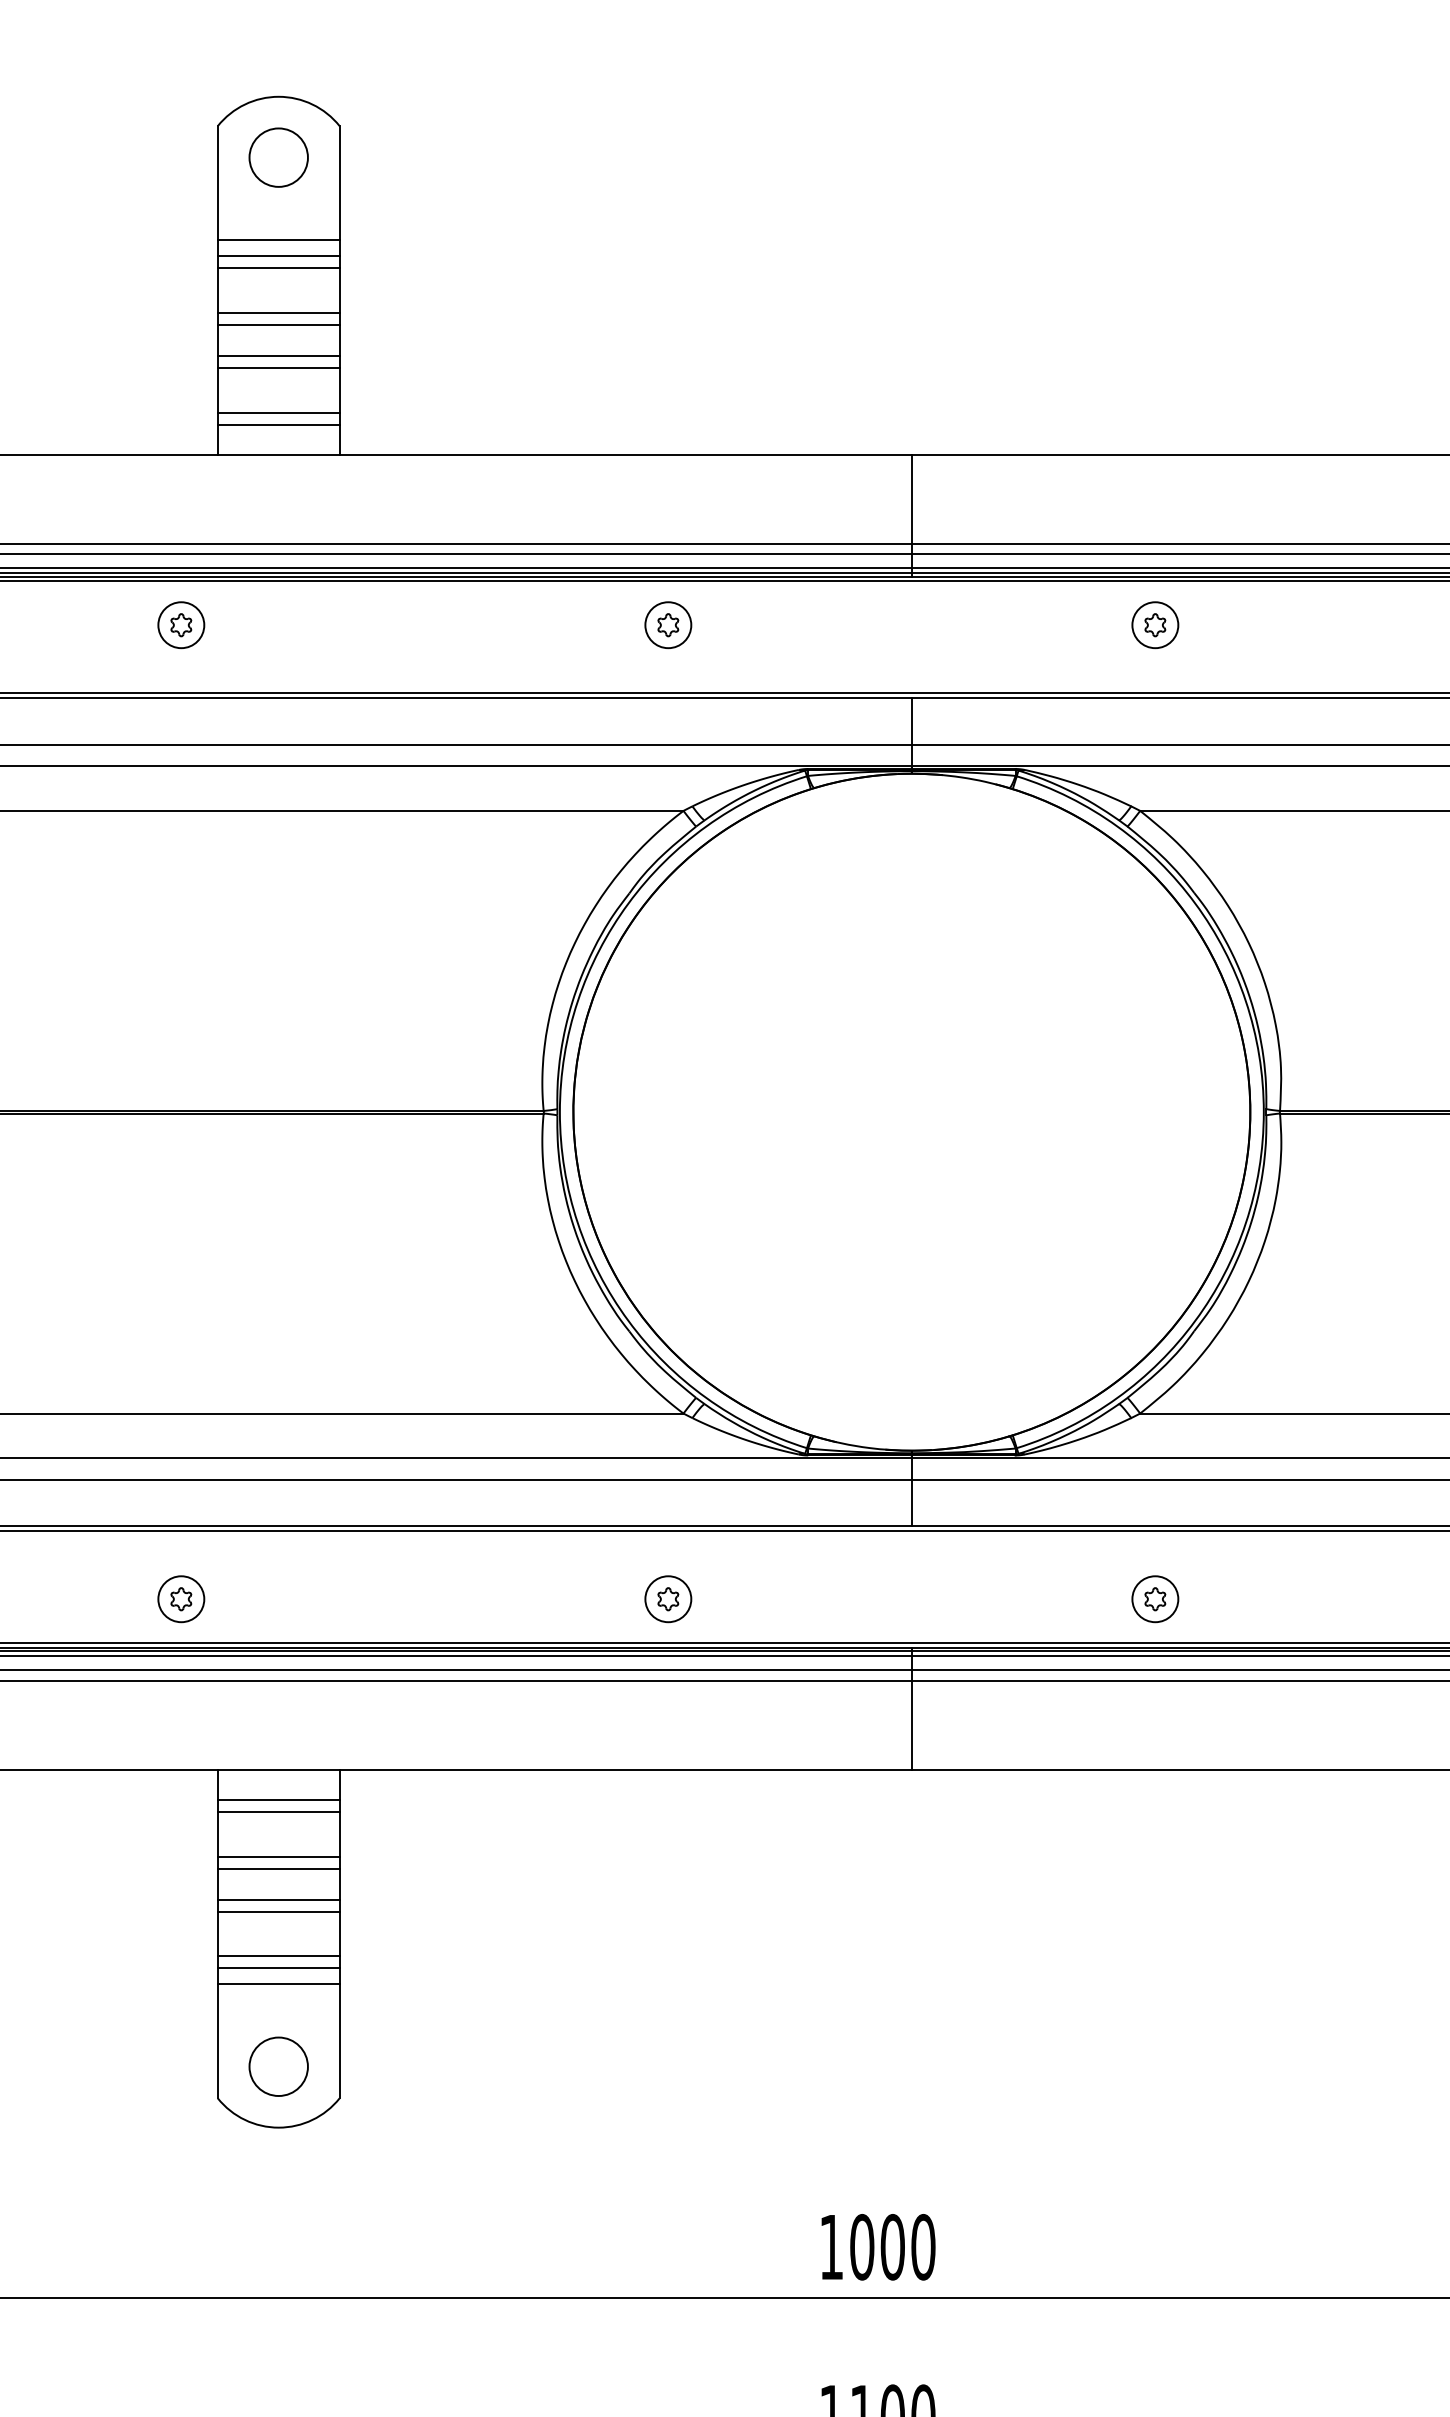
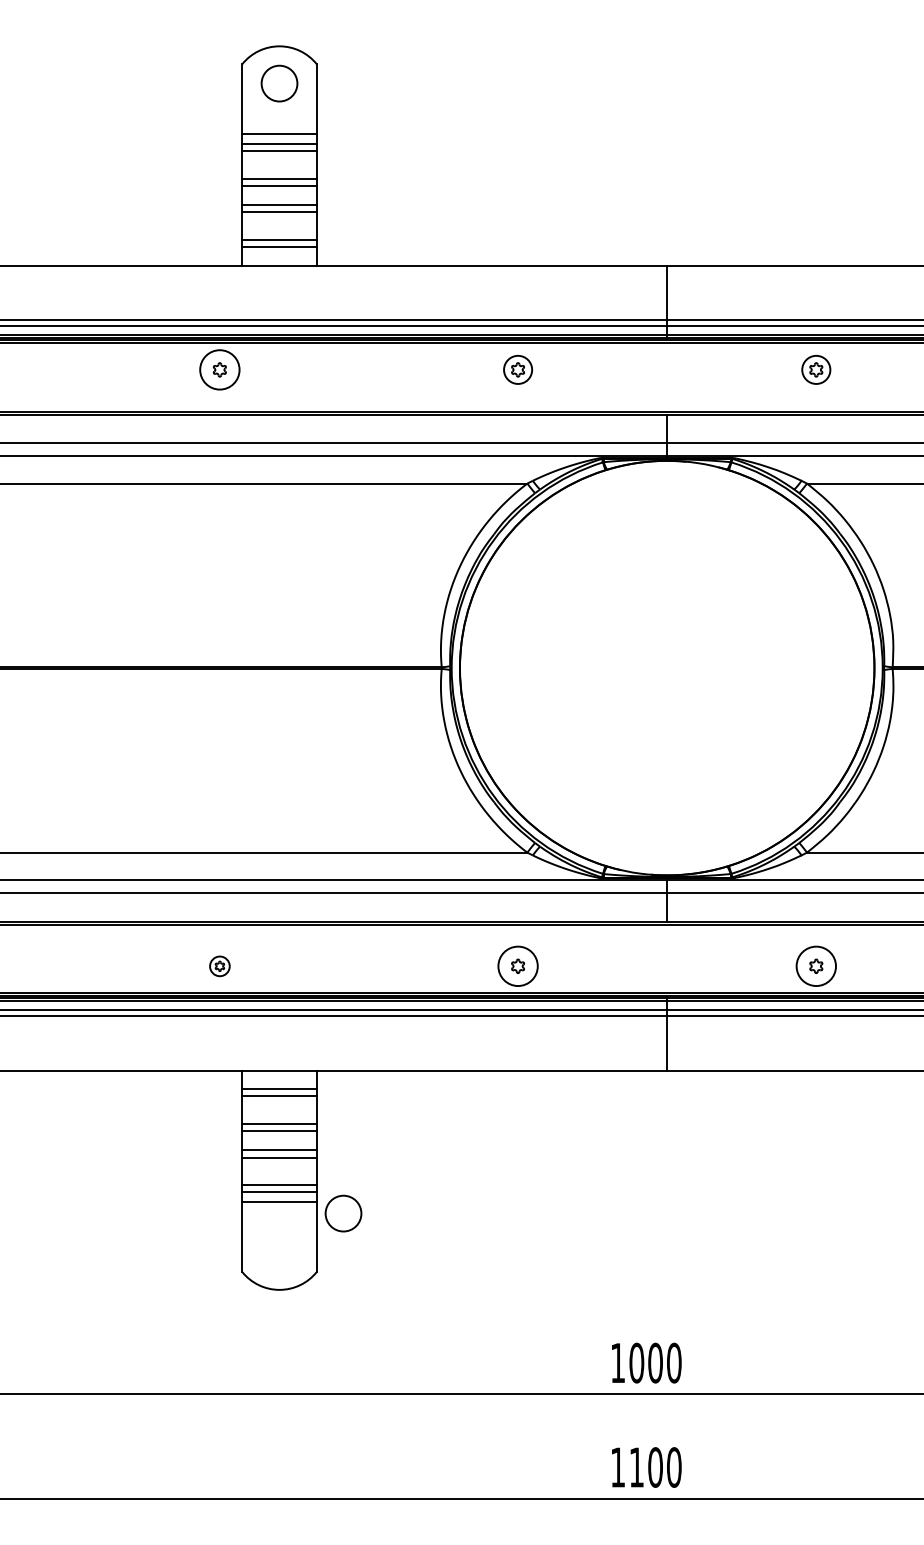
circle: (180, 624) -> (219, 369), size x1.4
part: (180, 1599) -> (219, 966), size x0.7
circle: (669, 1599) -> (518, 966), size x1.4
circle: (1155, 1599) -> (816, 966), size x1.4
circle: (278, 2066) -> (343, 1213), moved

